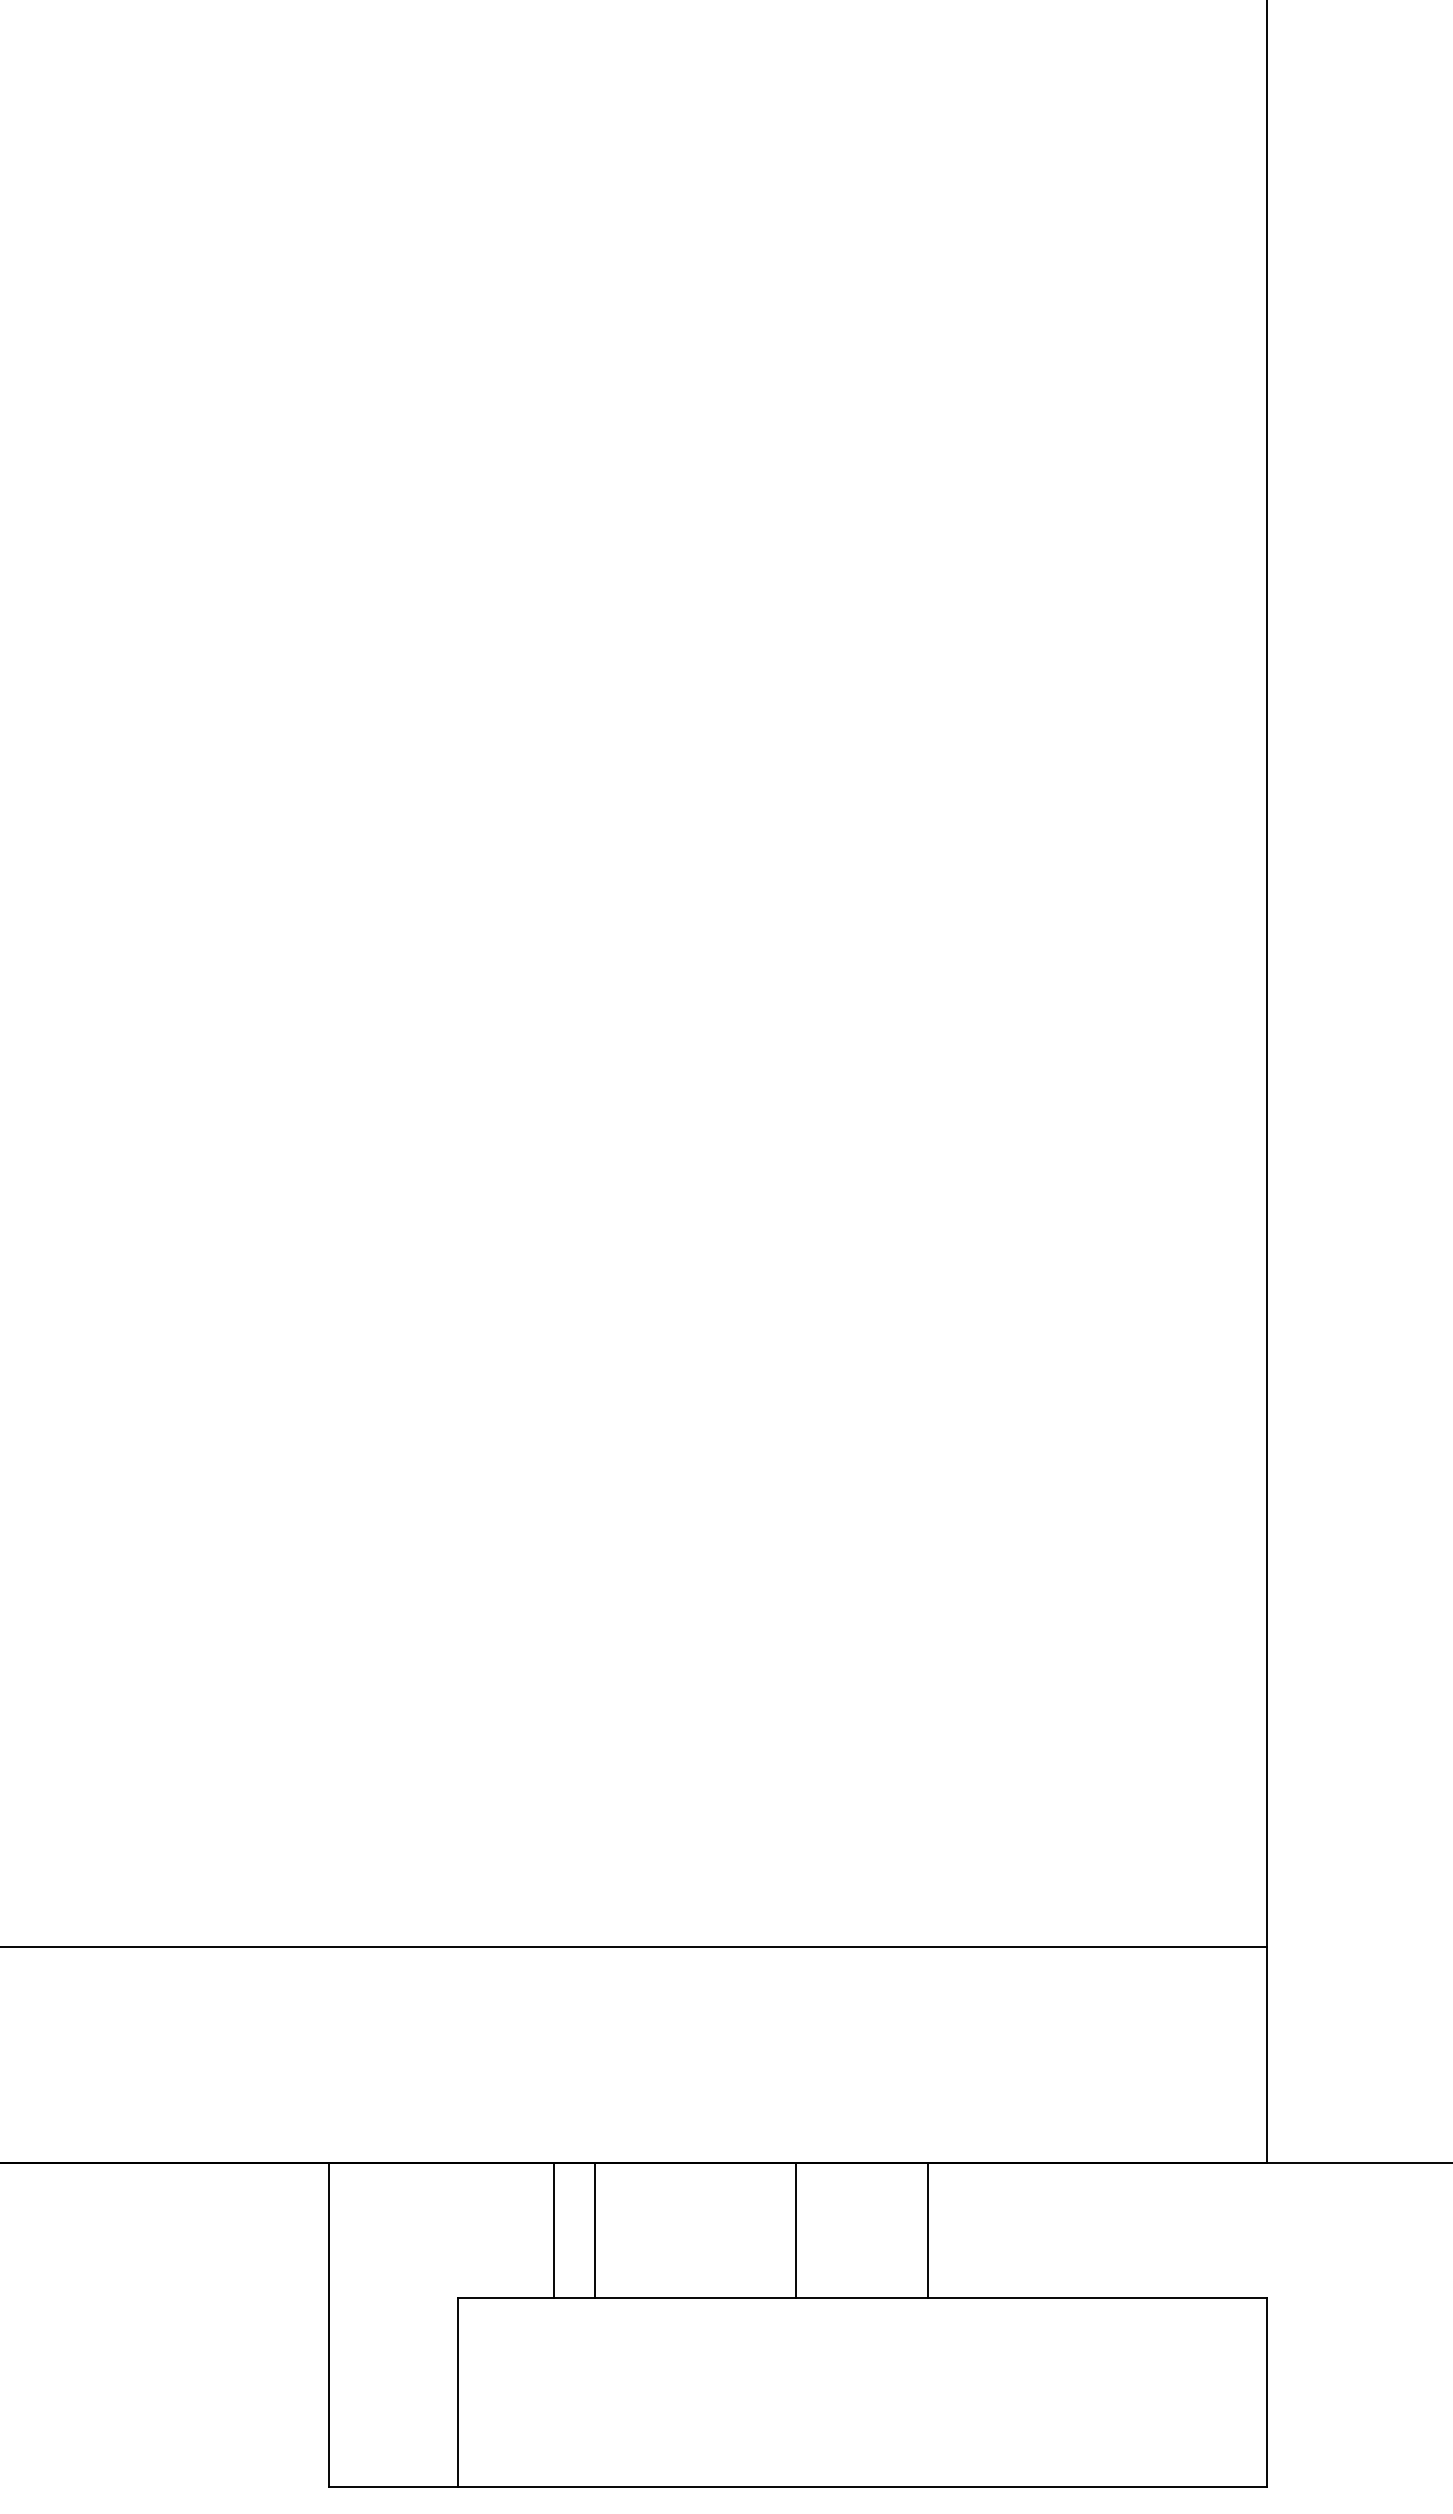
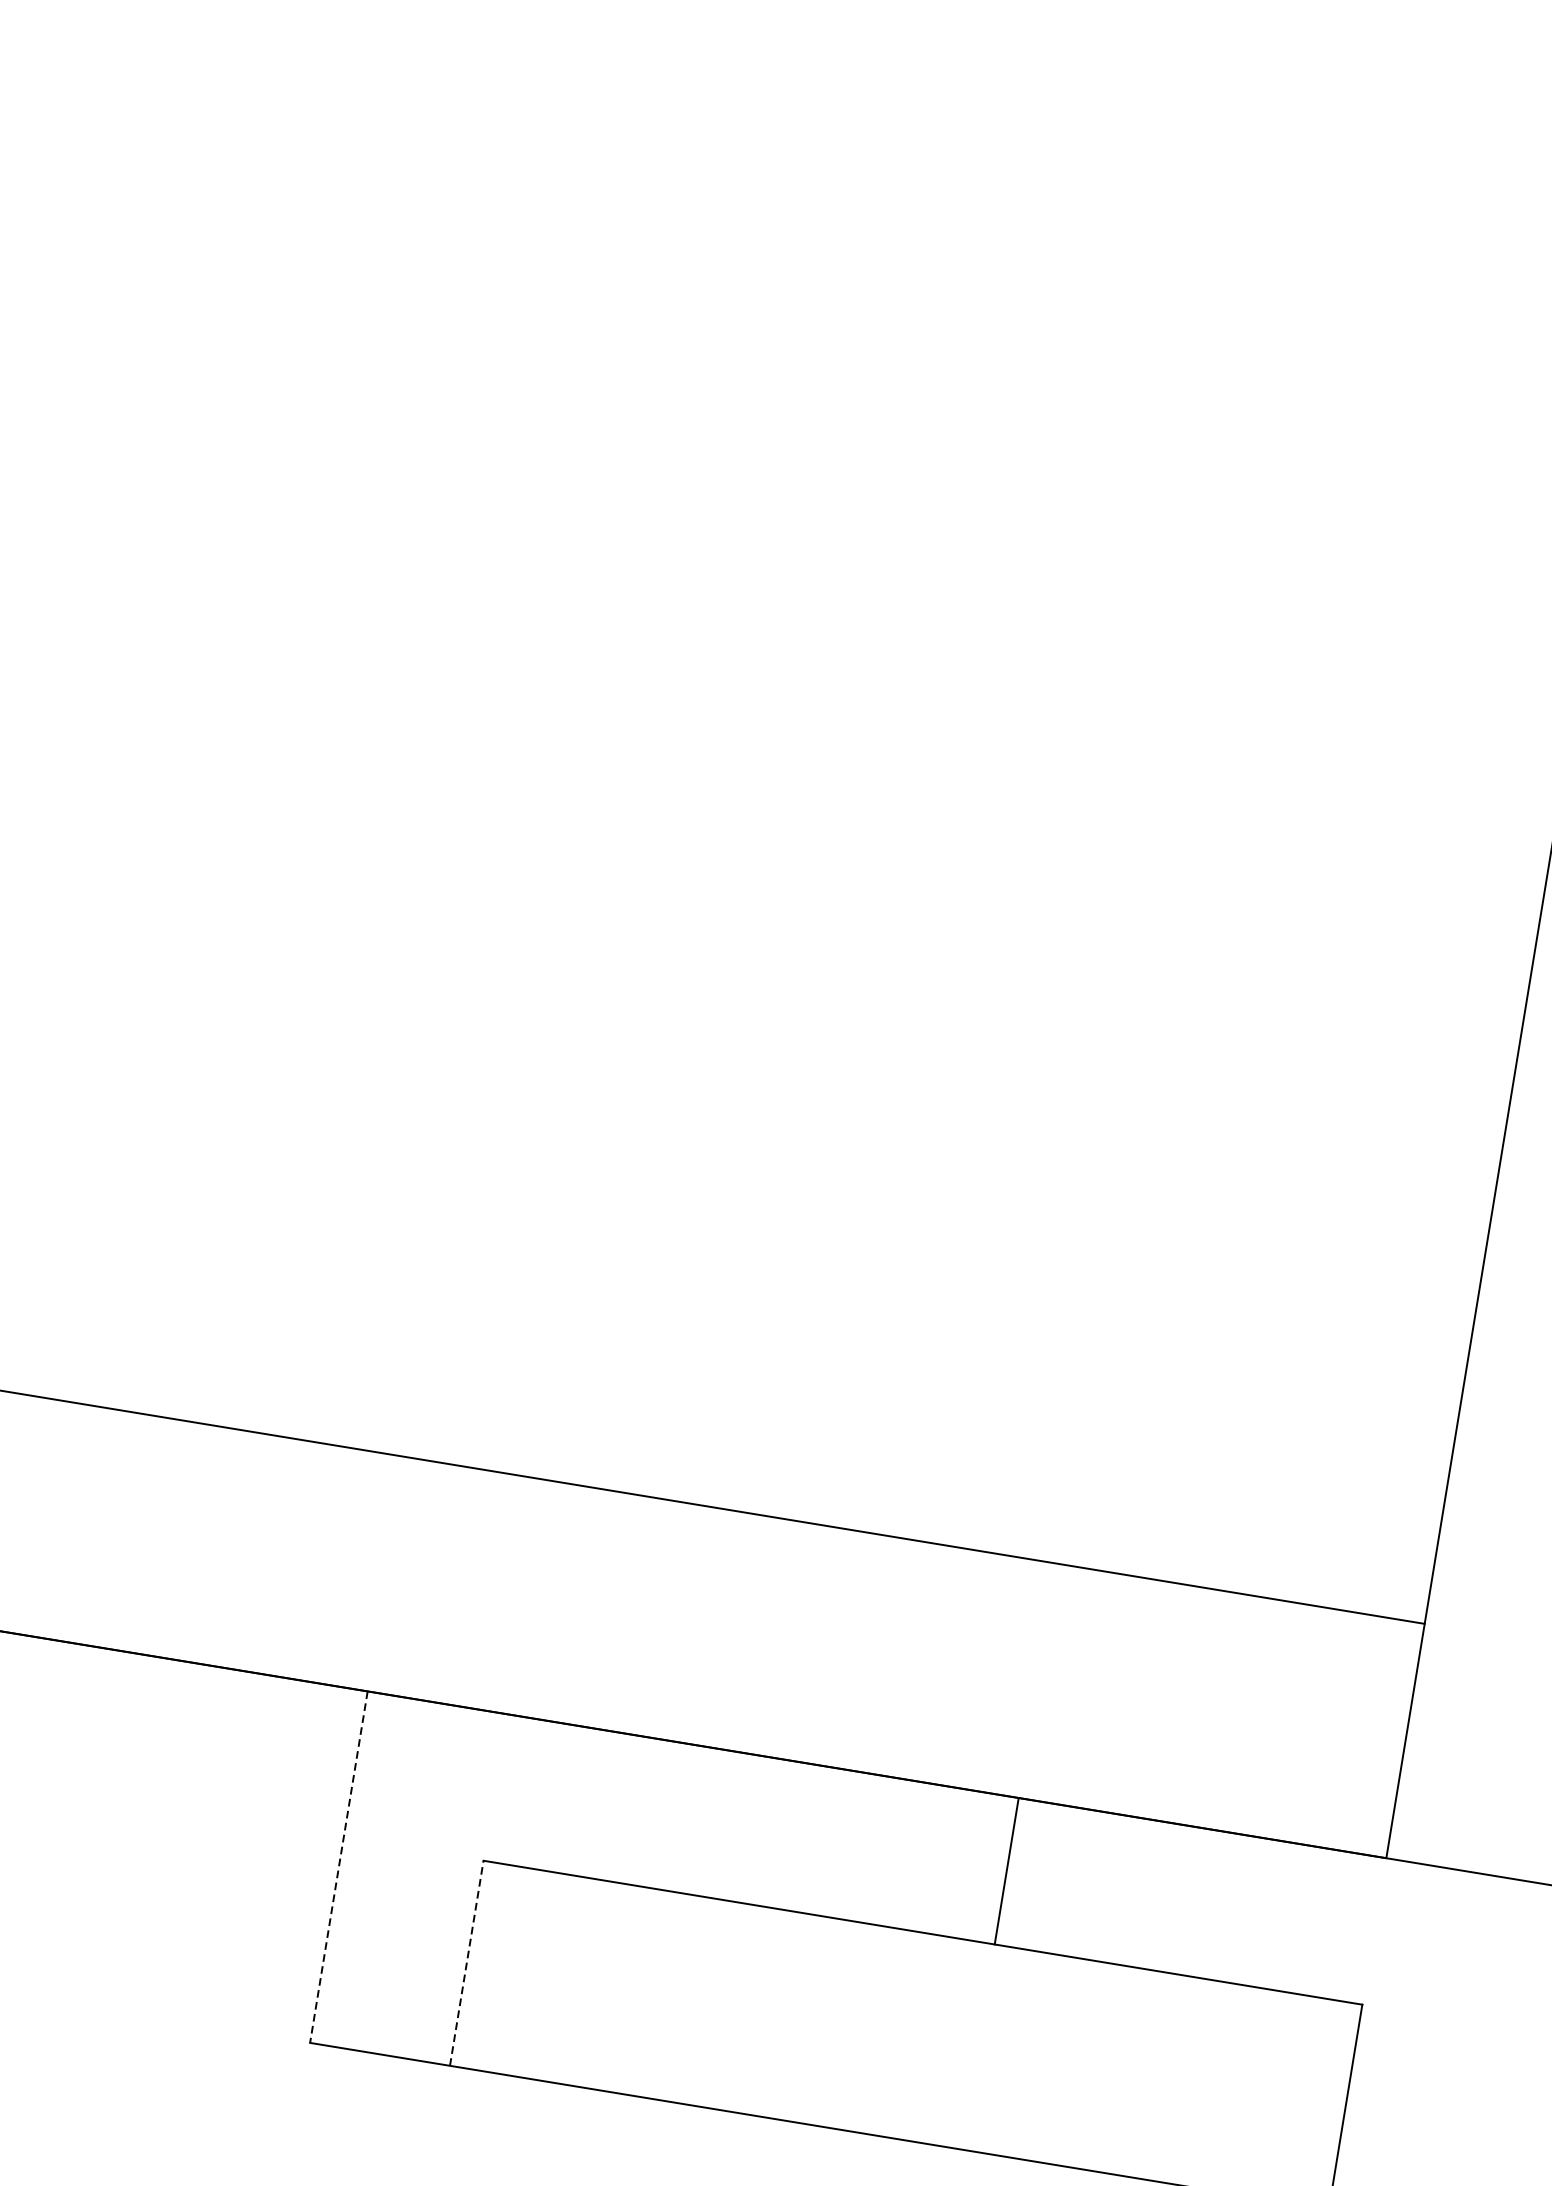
line: (554, 2229) -> (600, 1803), removed
line: (594, 2229) -> (644, 1810), removed
line: (796, 2229) -> (863, 1846), removed
line: (329, 2324) -> (339, 1866), solid -> dashed
line: (457, 2391) -> (466, 1962), solid -> dashed

